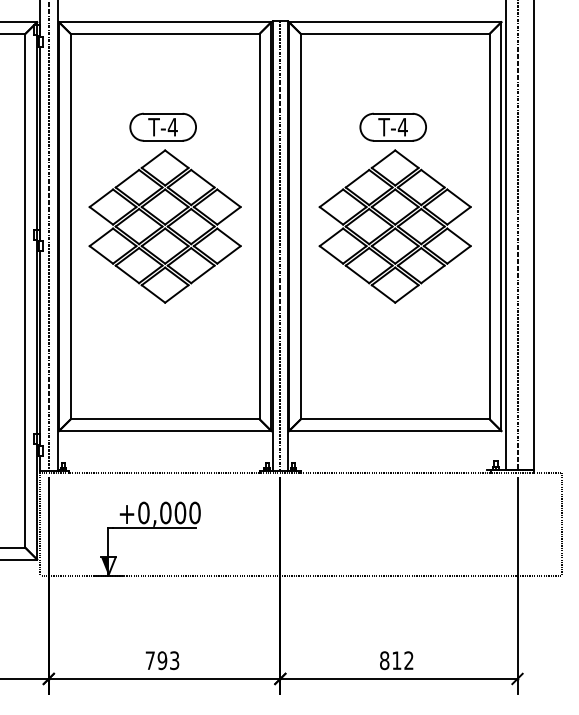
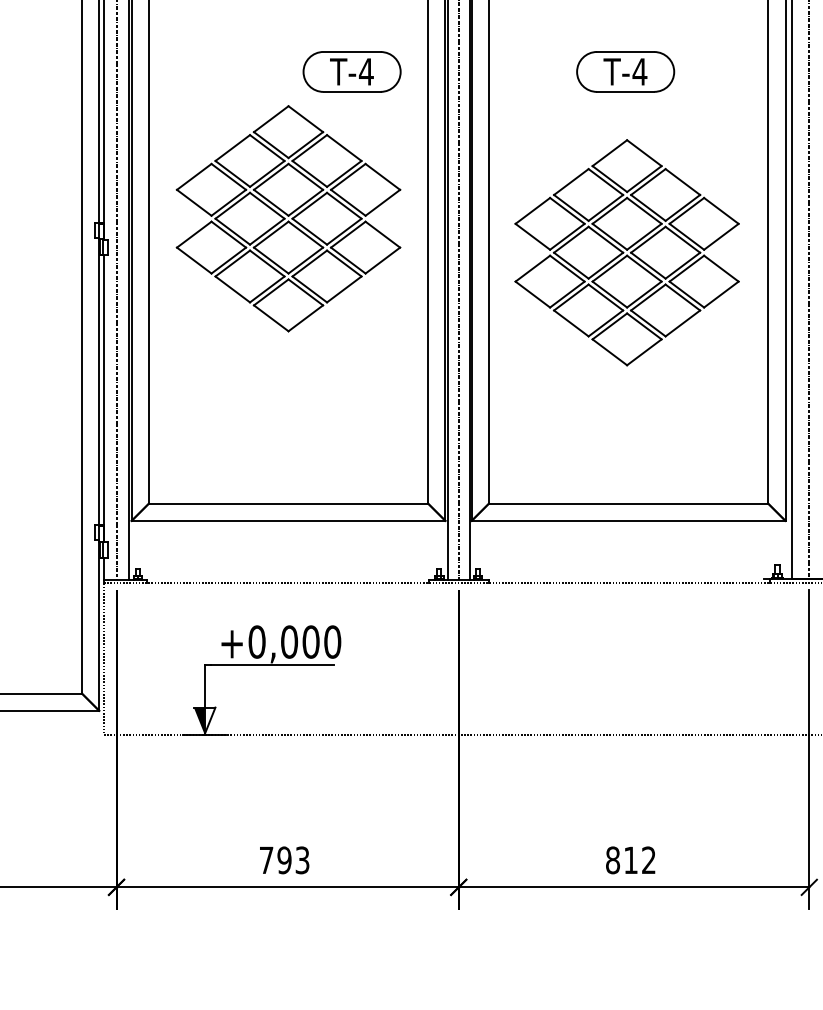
part: (162, 126) -> (351, 70), moved
part: (394, 226) -> (626, 252), moved

